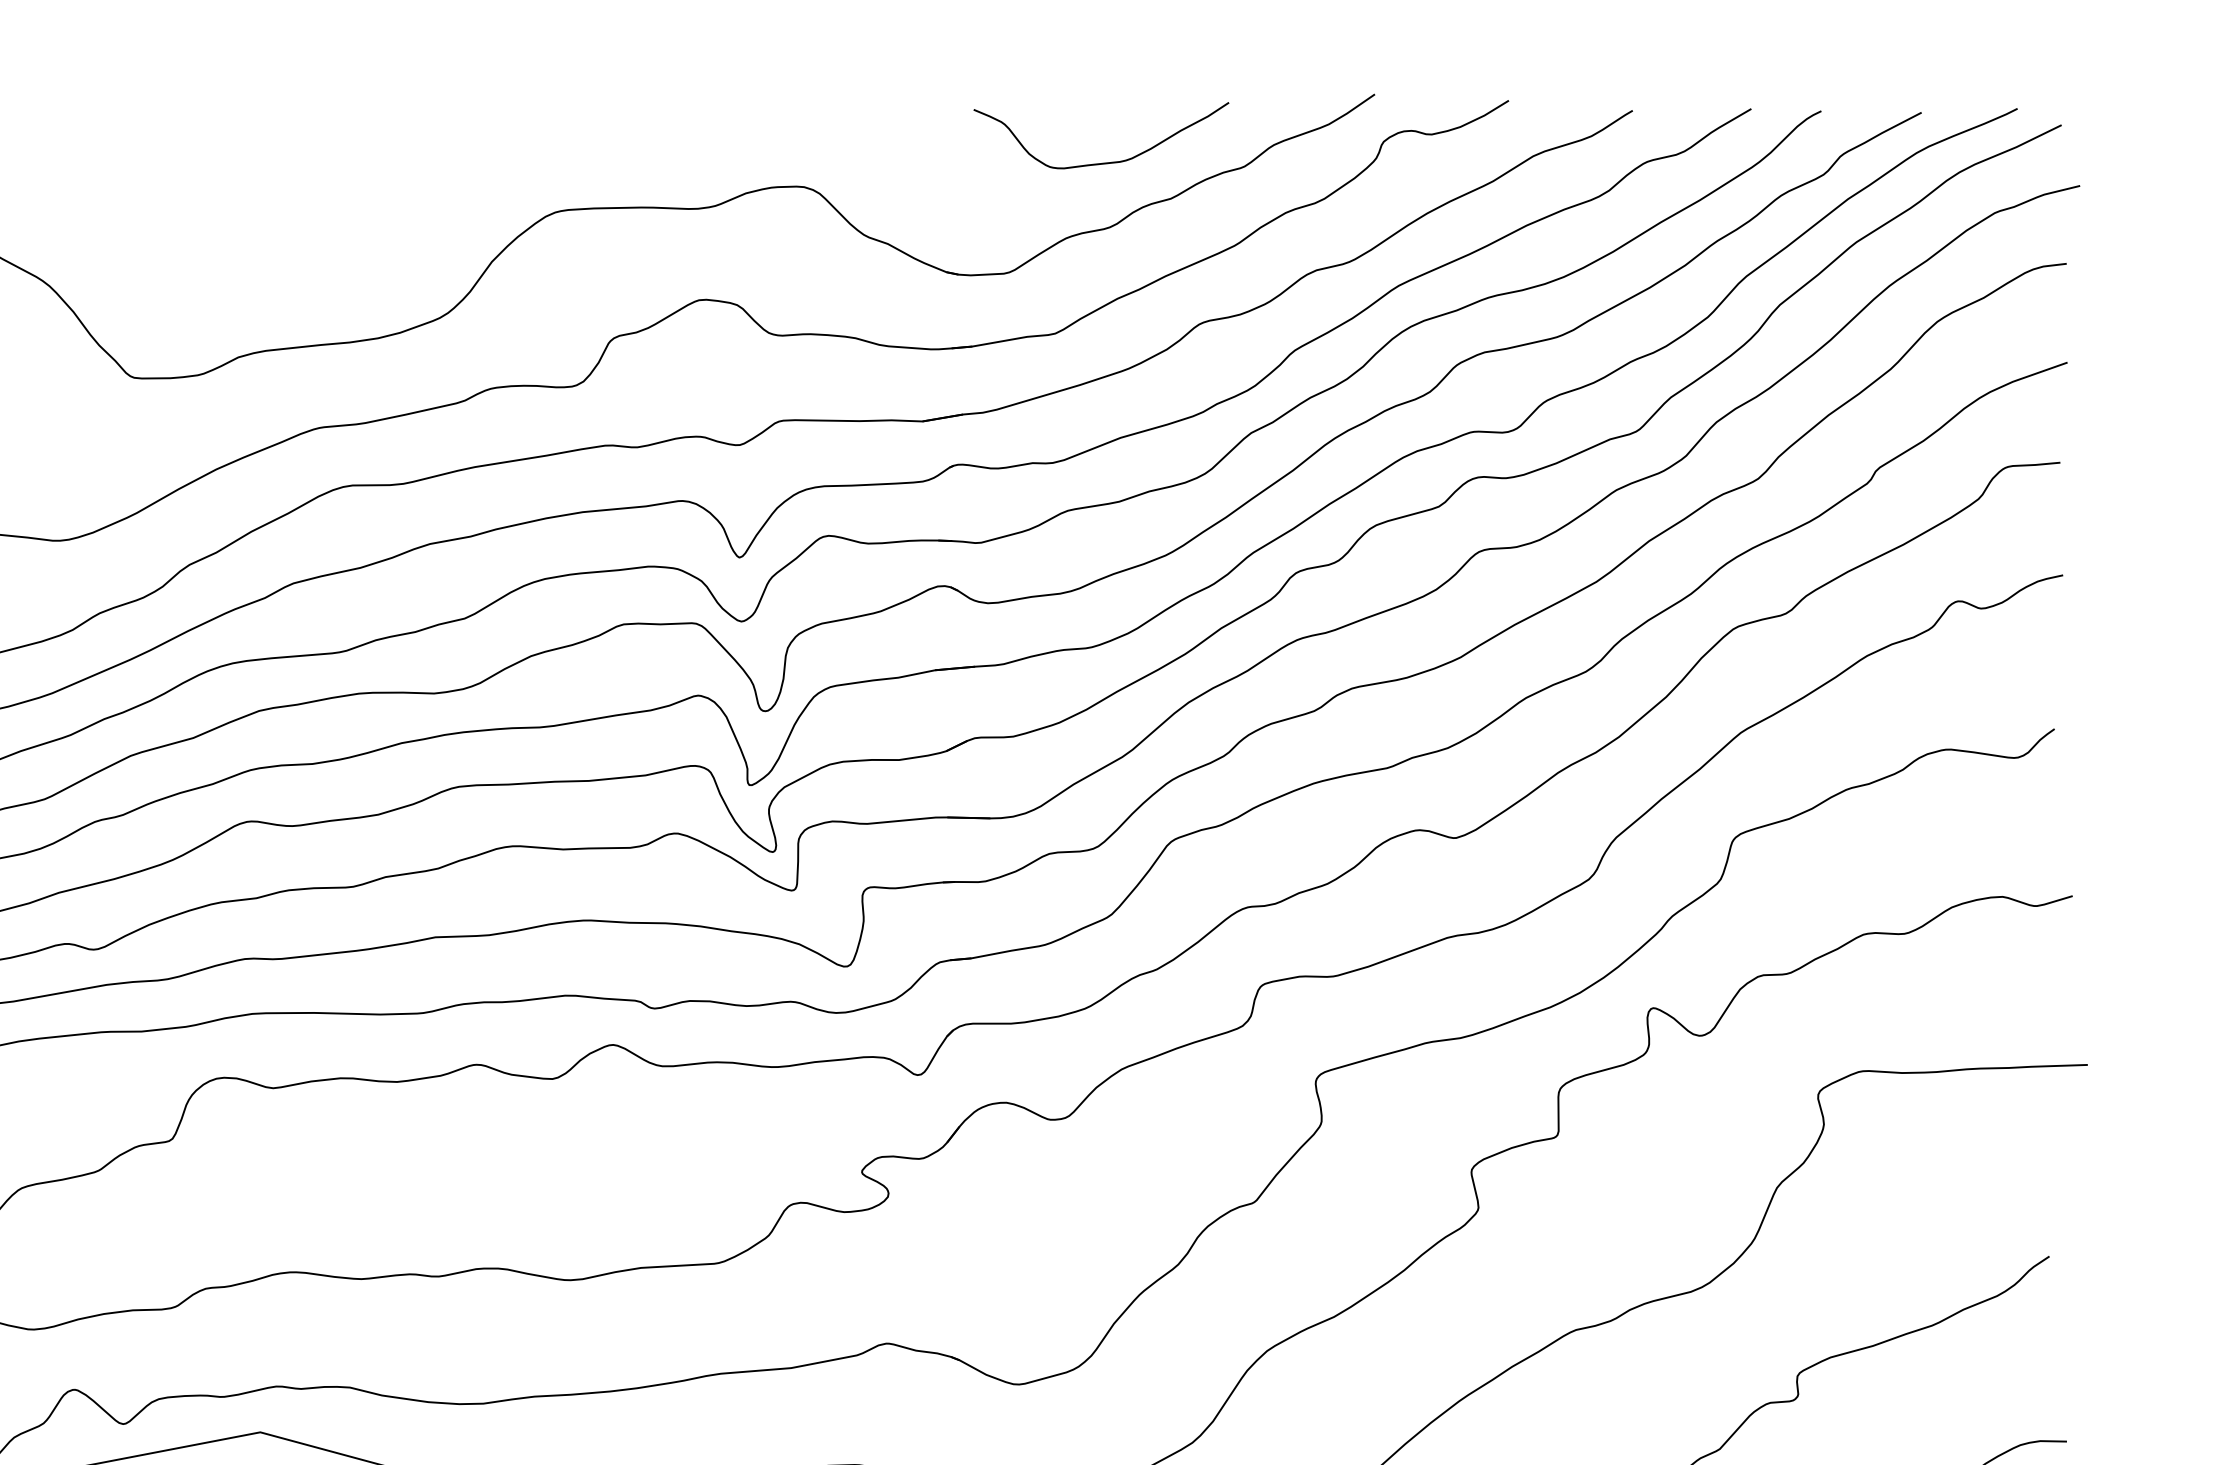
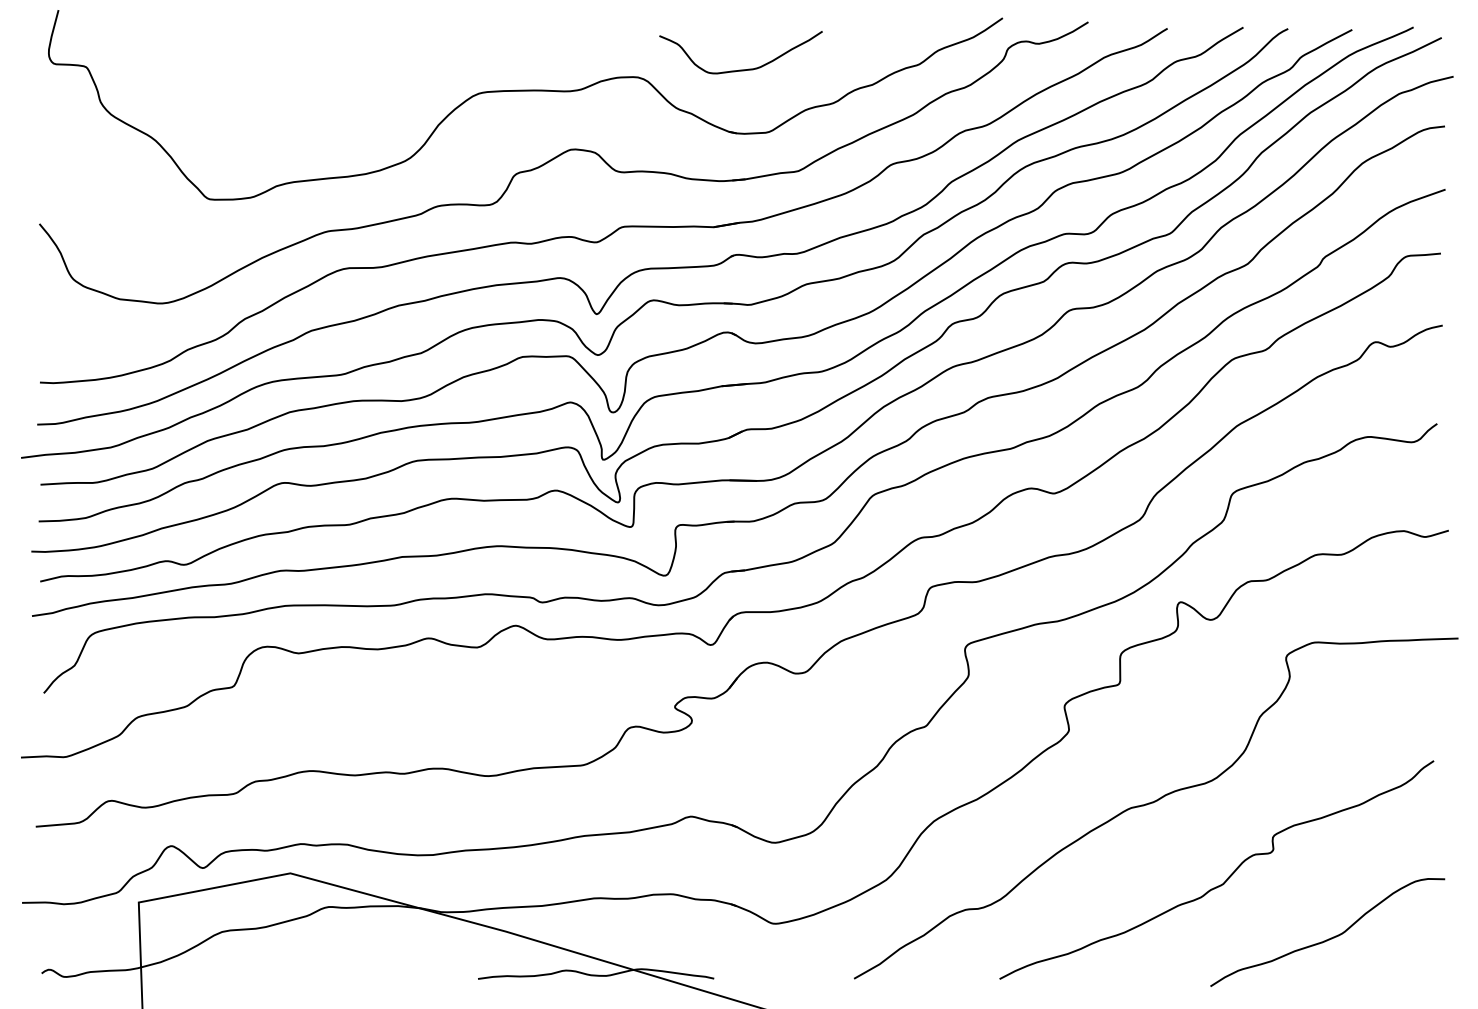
curve: (1100, 162) -> (740, 69), moved

